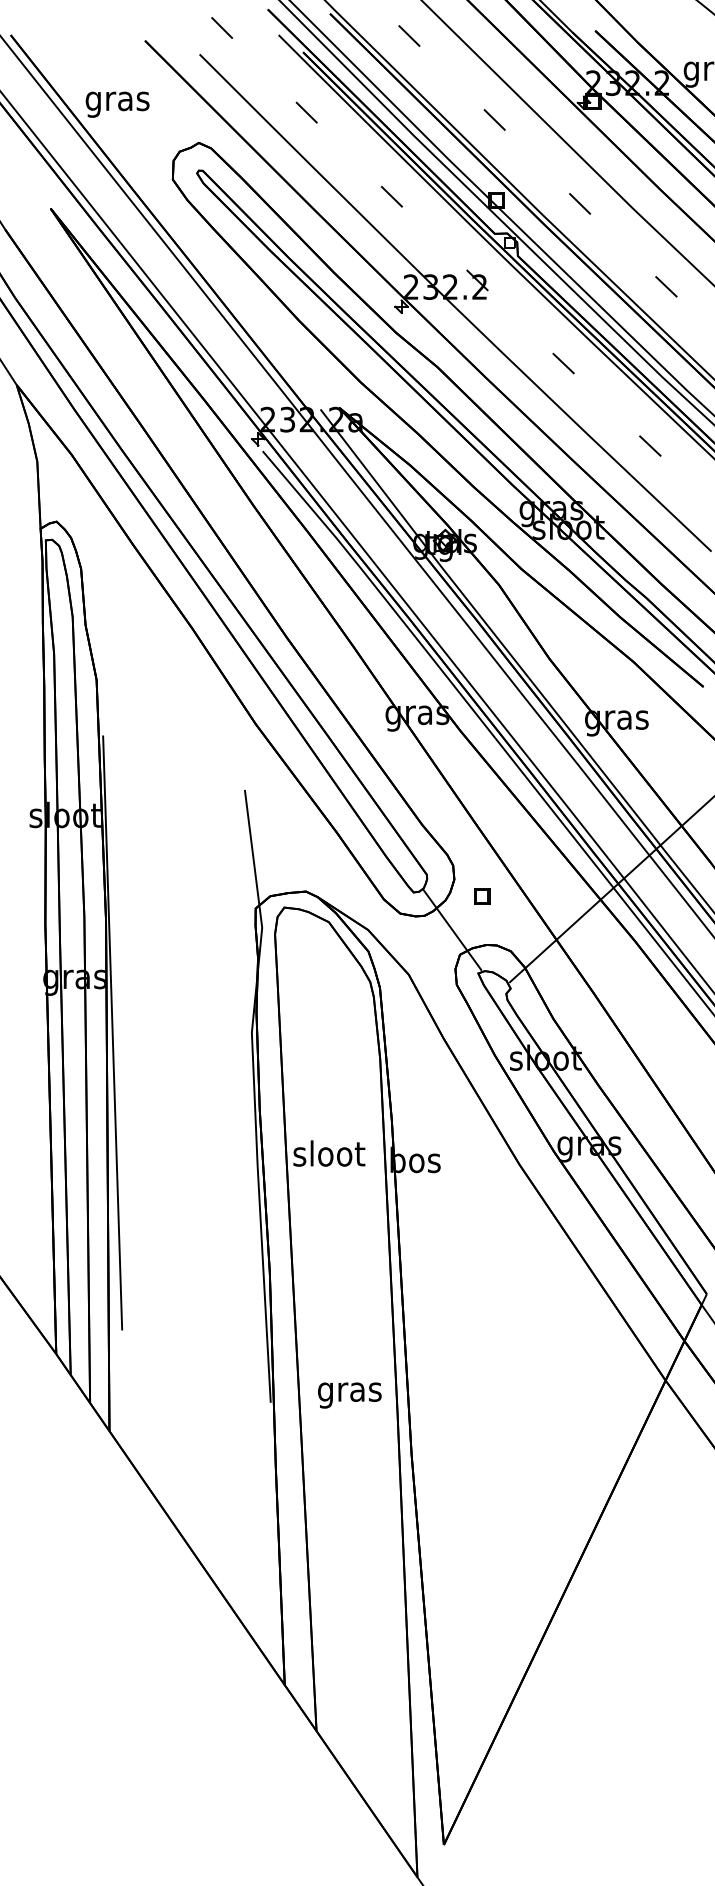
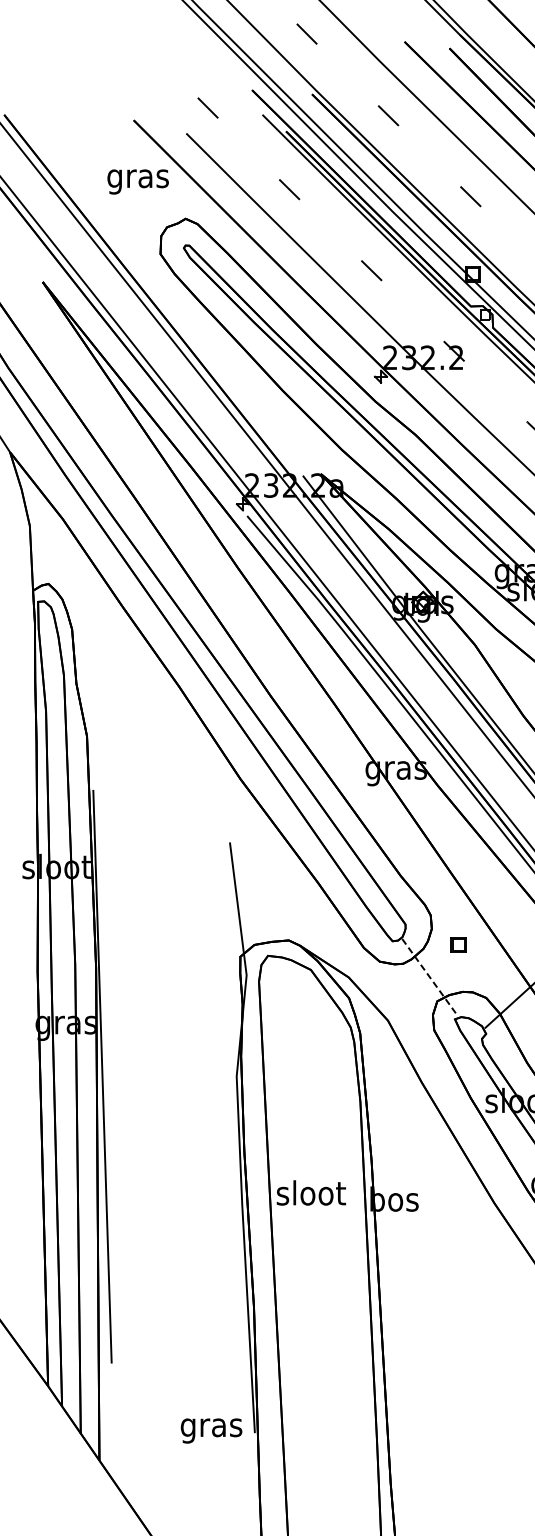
text: (117, 104) -> (138, 181), moved
line: (452, 930) -> (430, 977), solid -> dashed
text: (349, 1395) -> (211, 1430), moved

